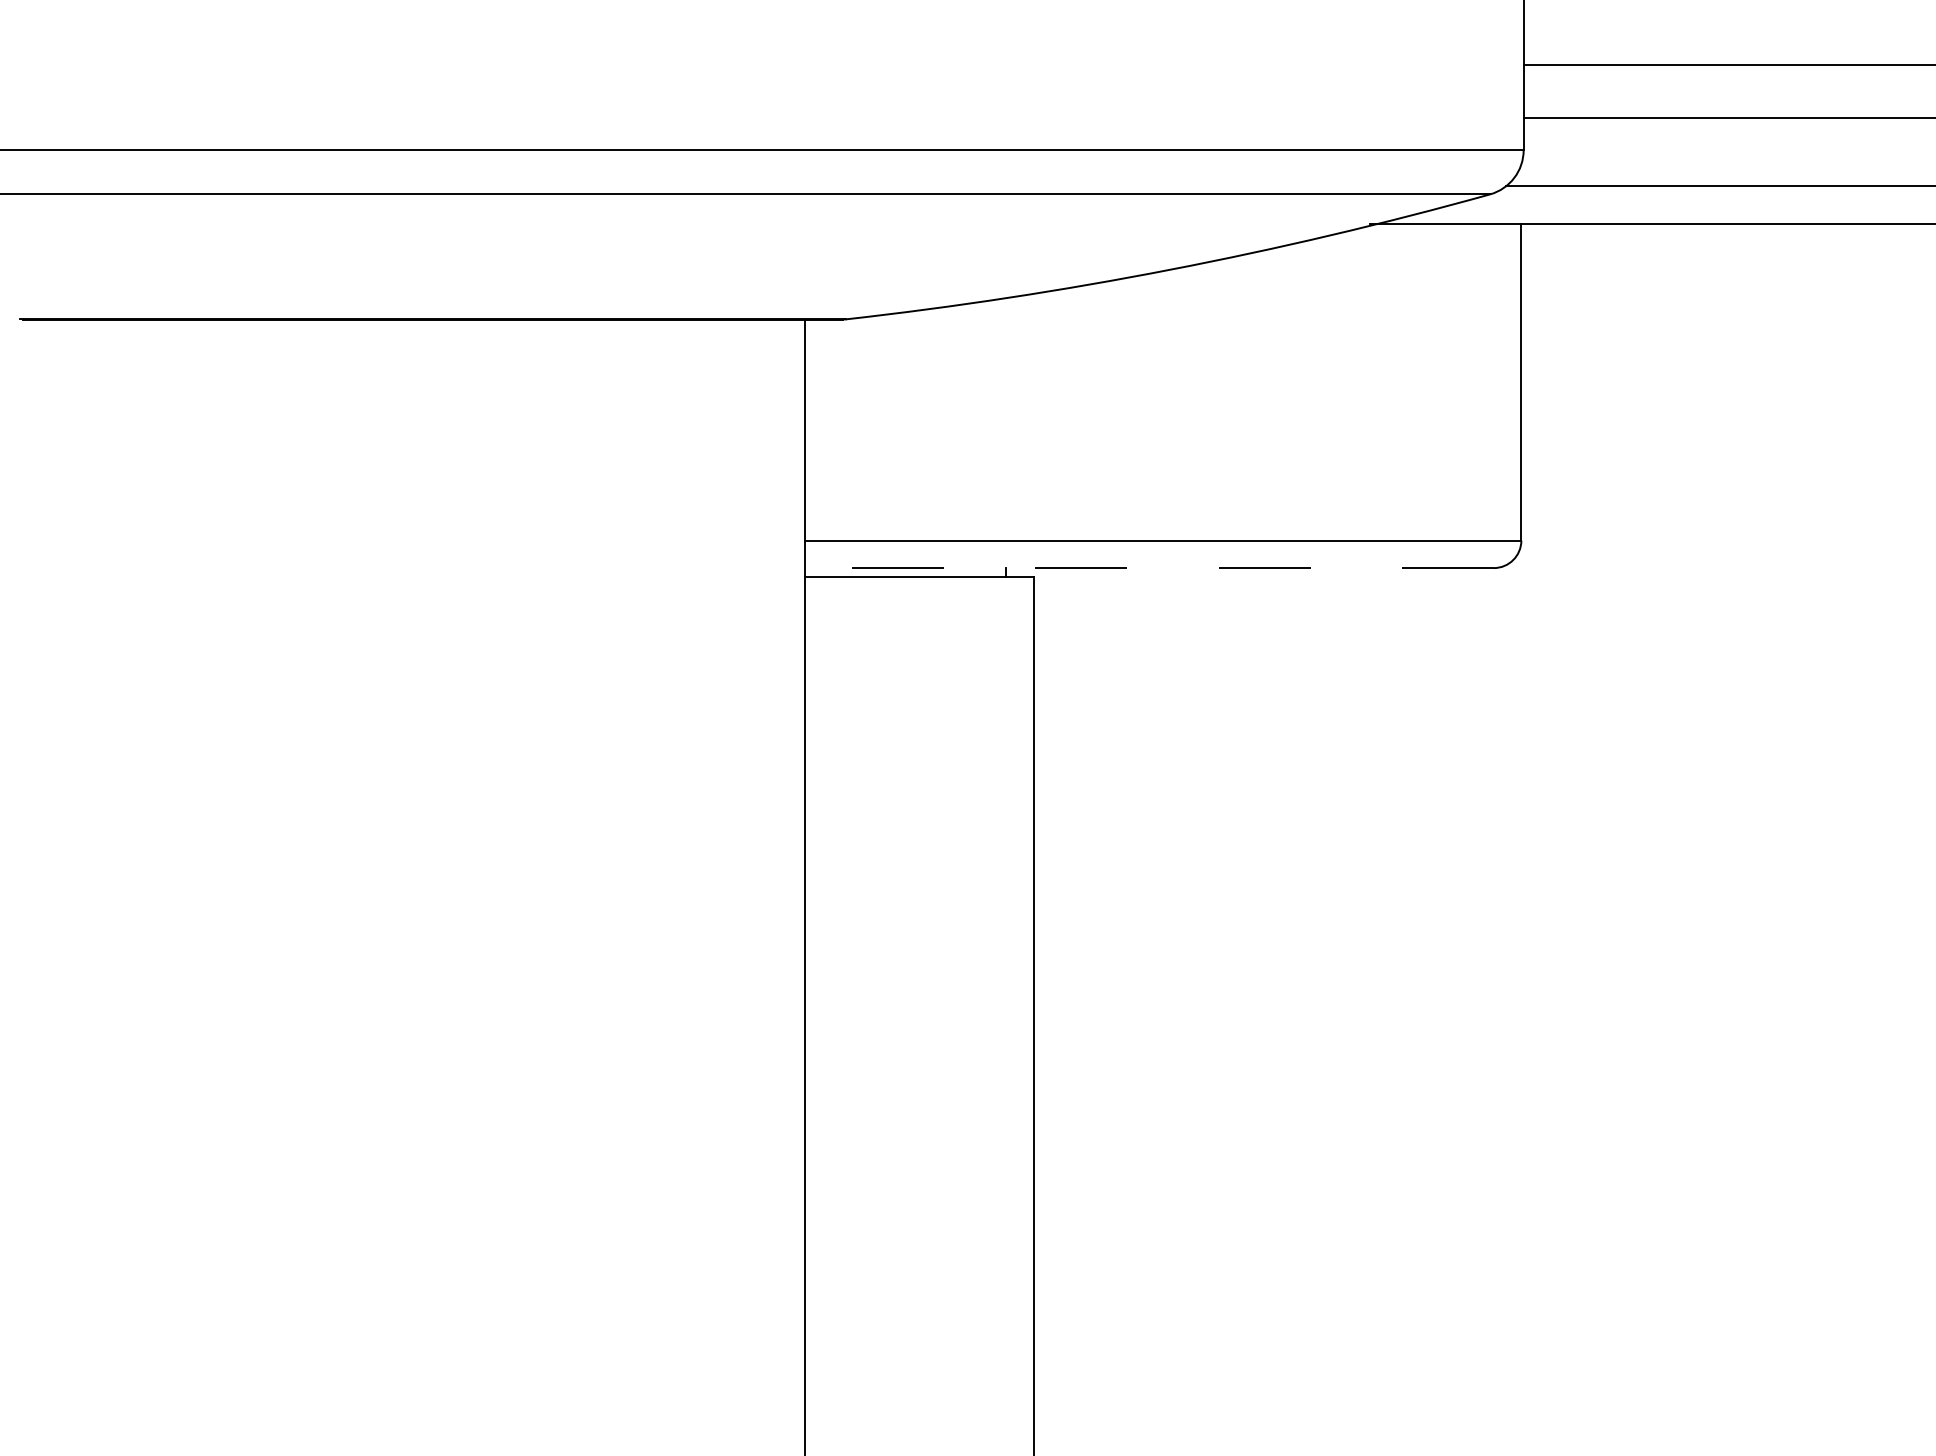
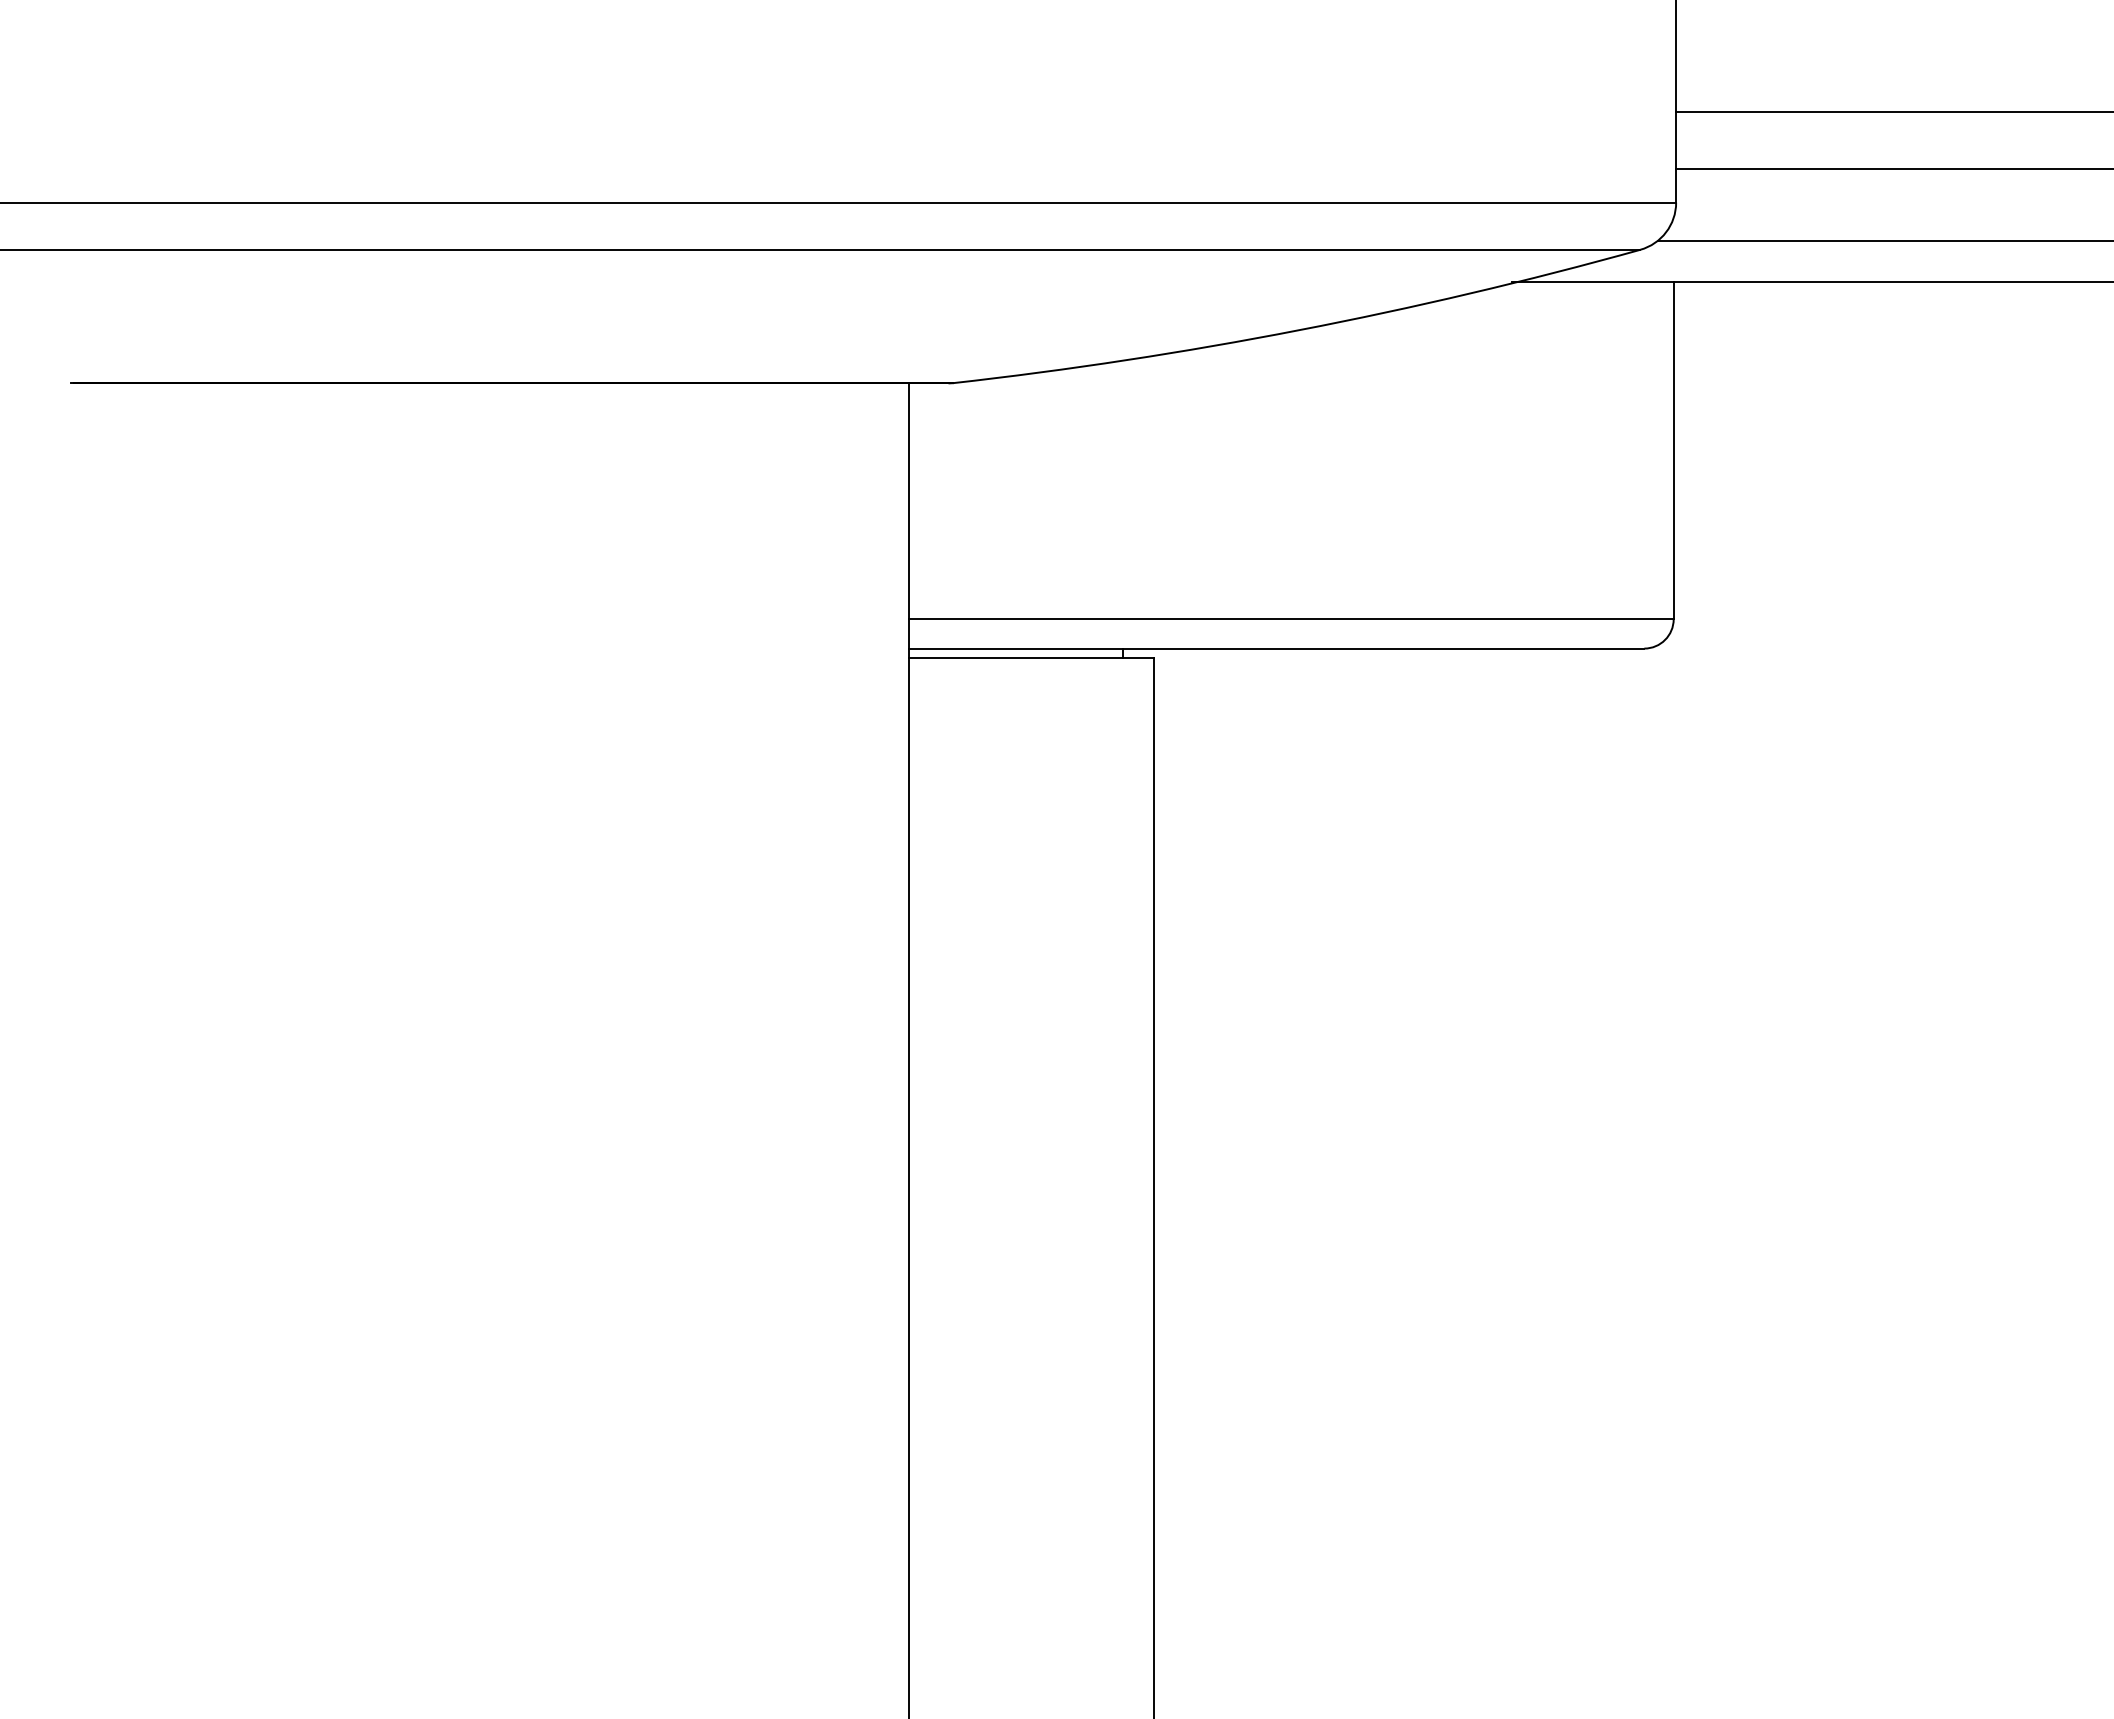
line: (1149, 568) -> (1276, 648), dashed -> solid

